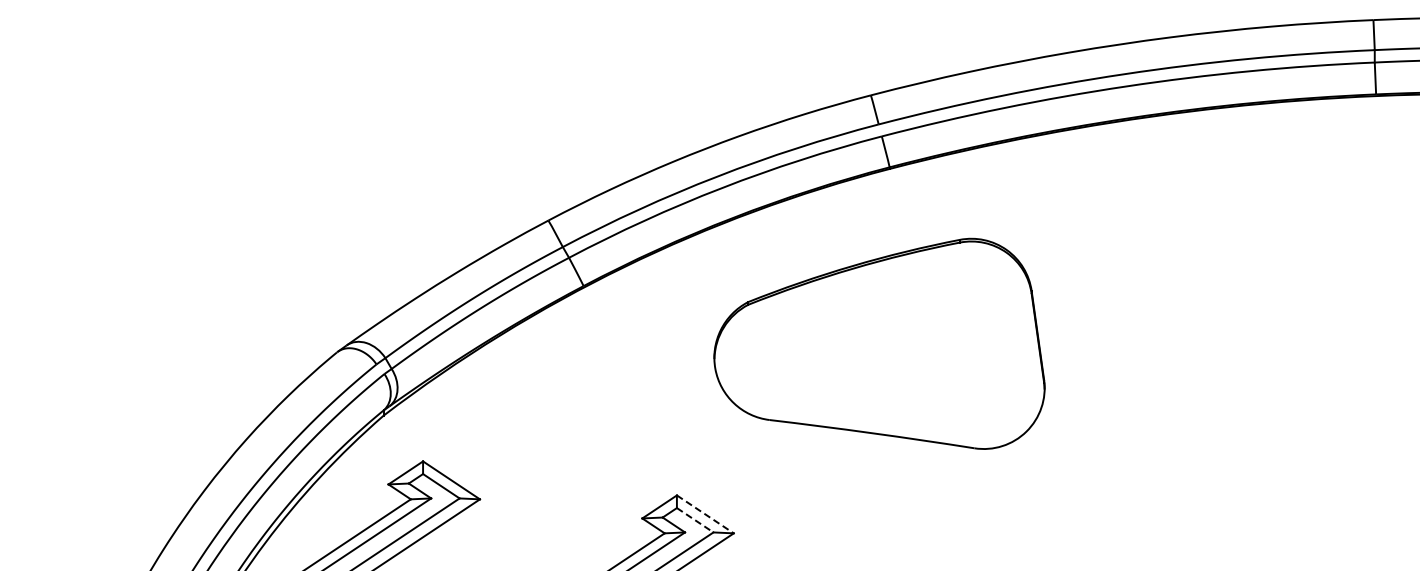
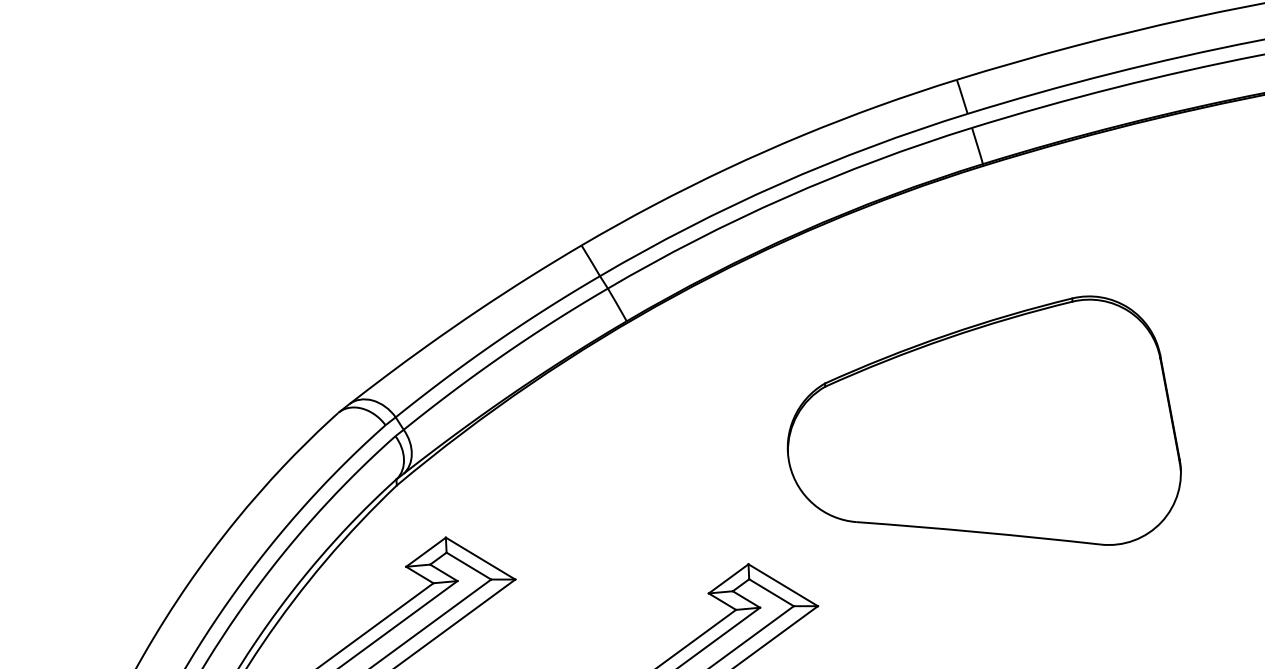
part: (879, 343) -> (982, 425), moved
line: (705, 514) -> (783, 585), dashed -> solid
line: (695, 520) -> (771, 593), dashed -> solid

